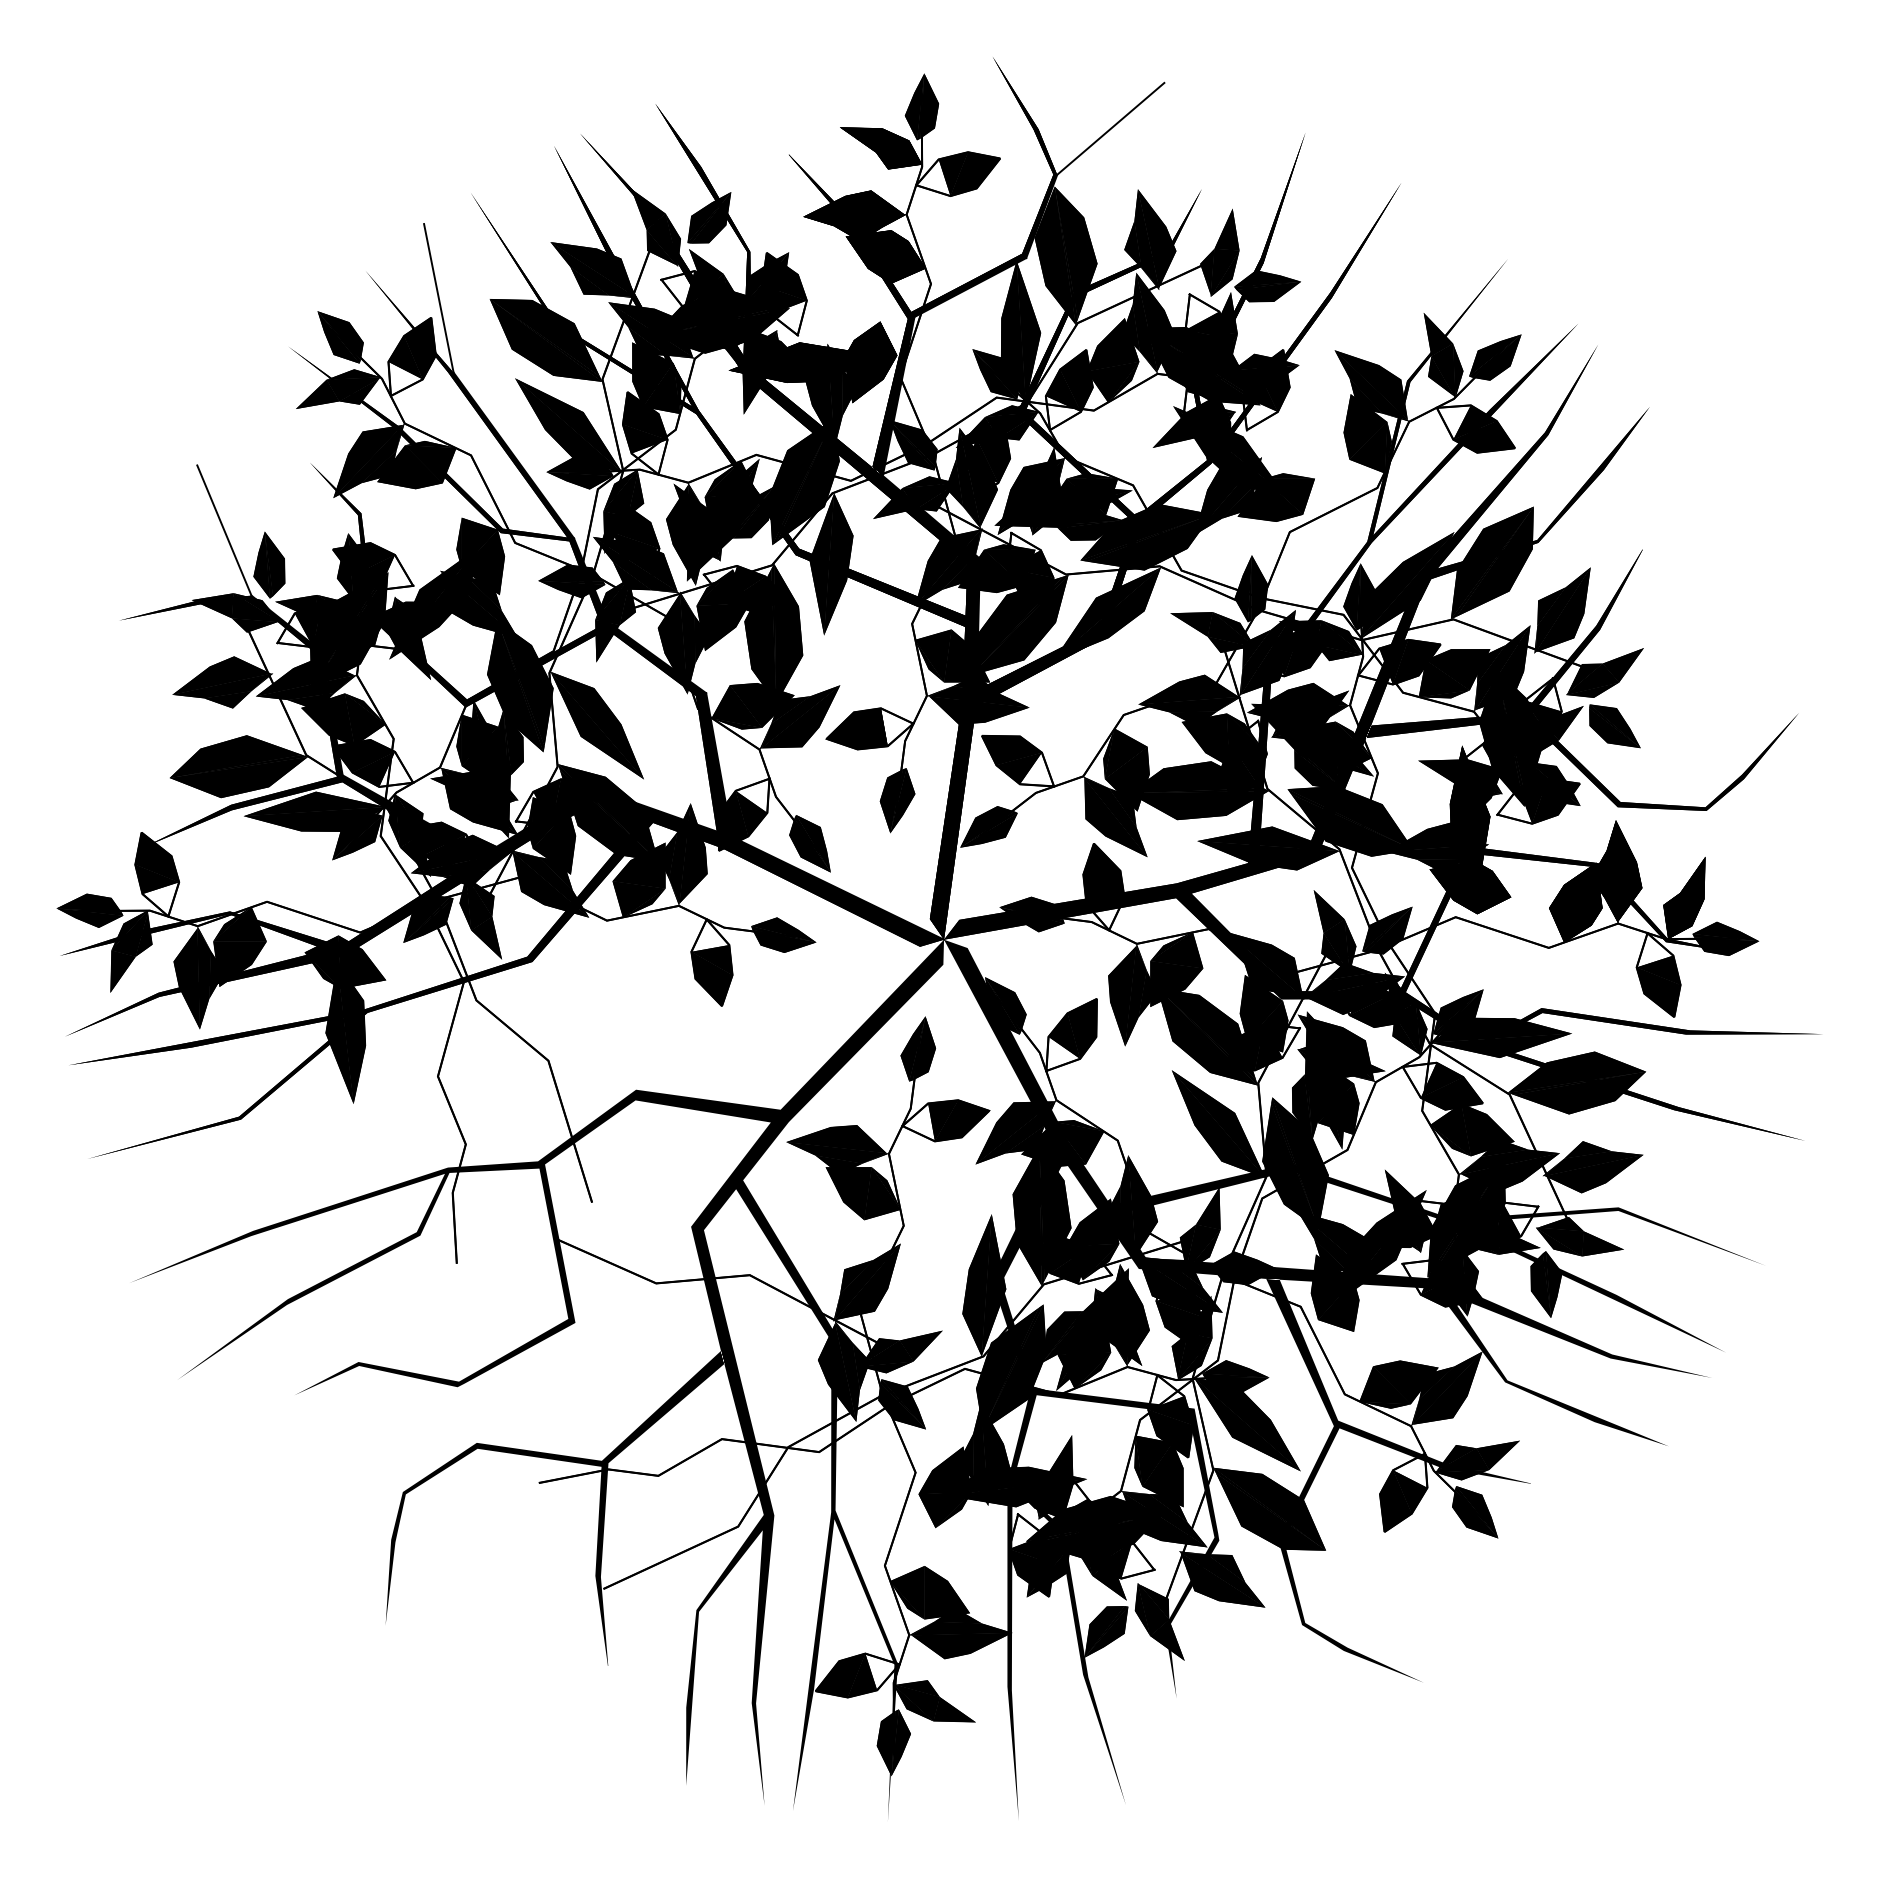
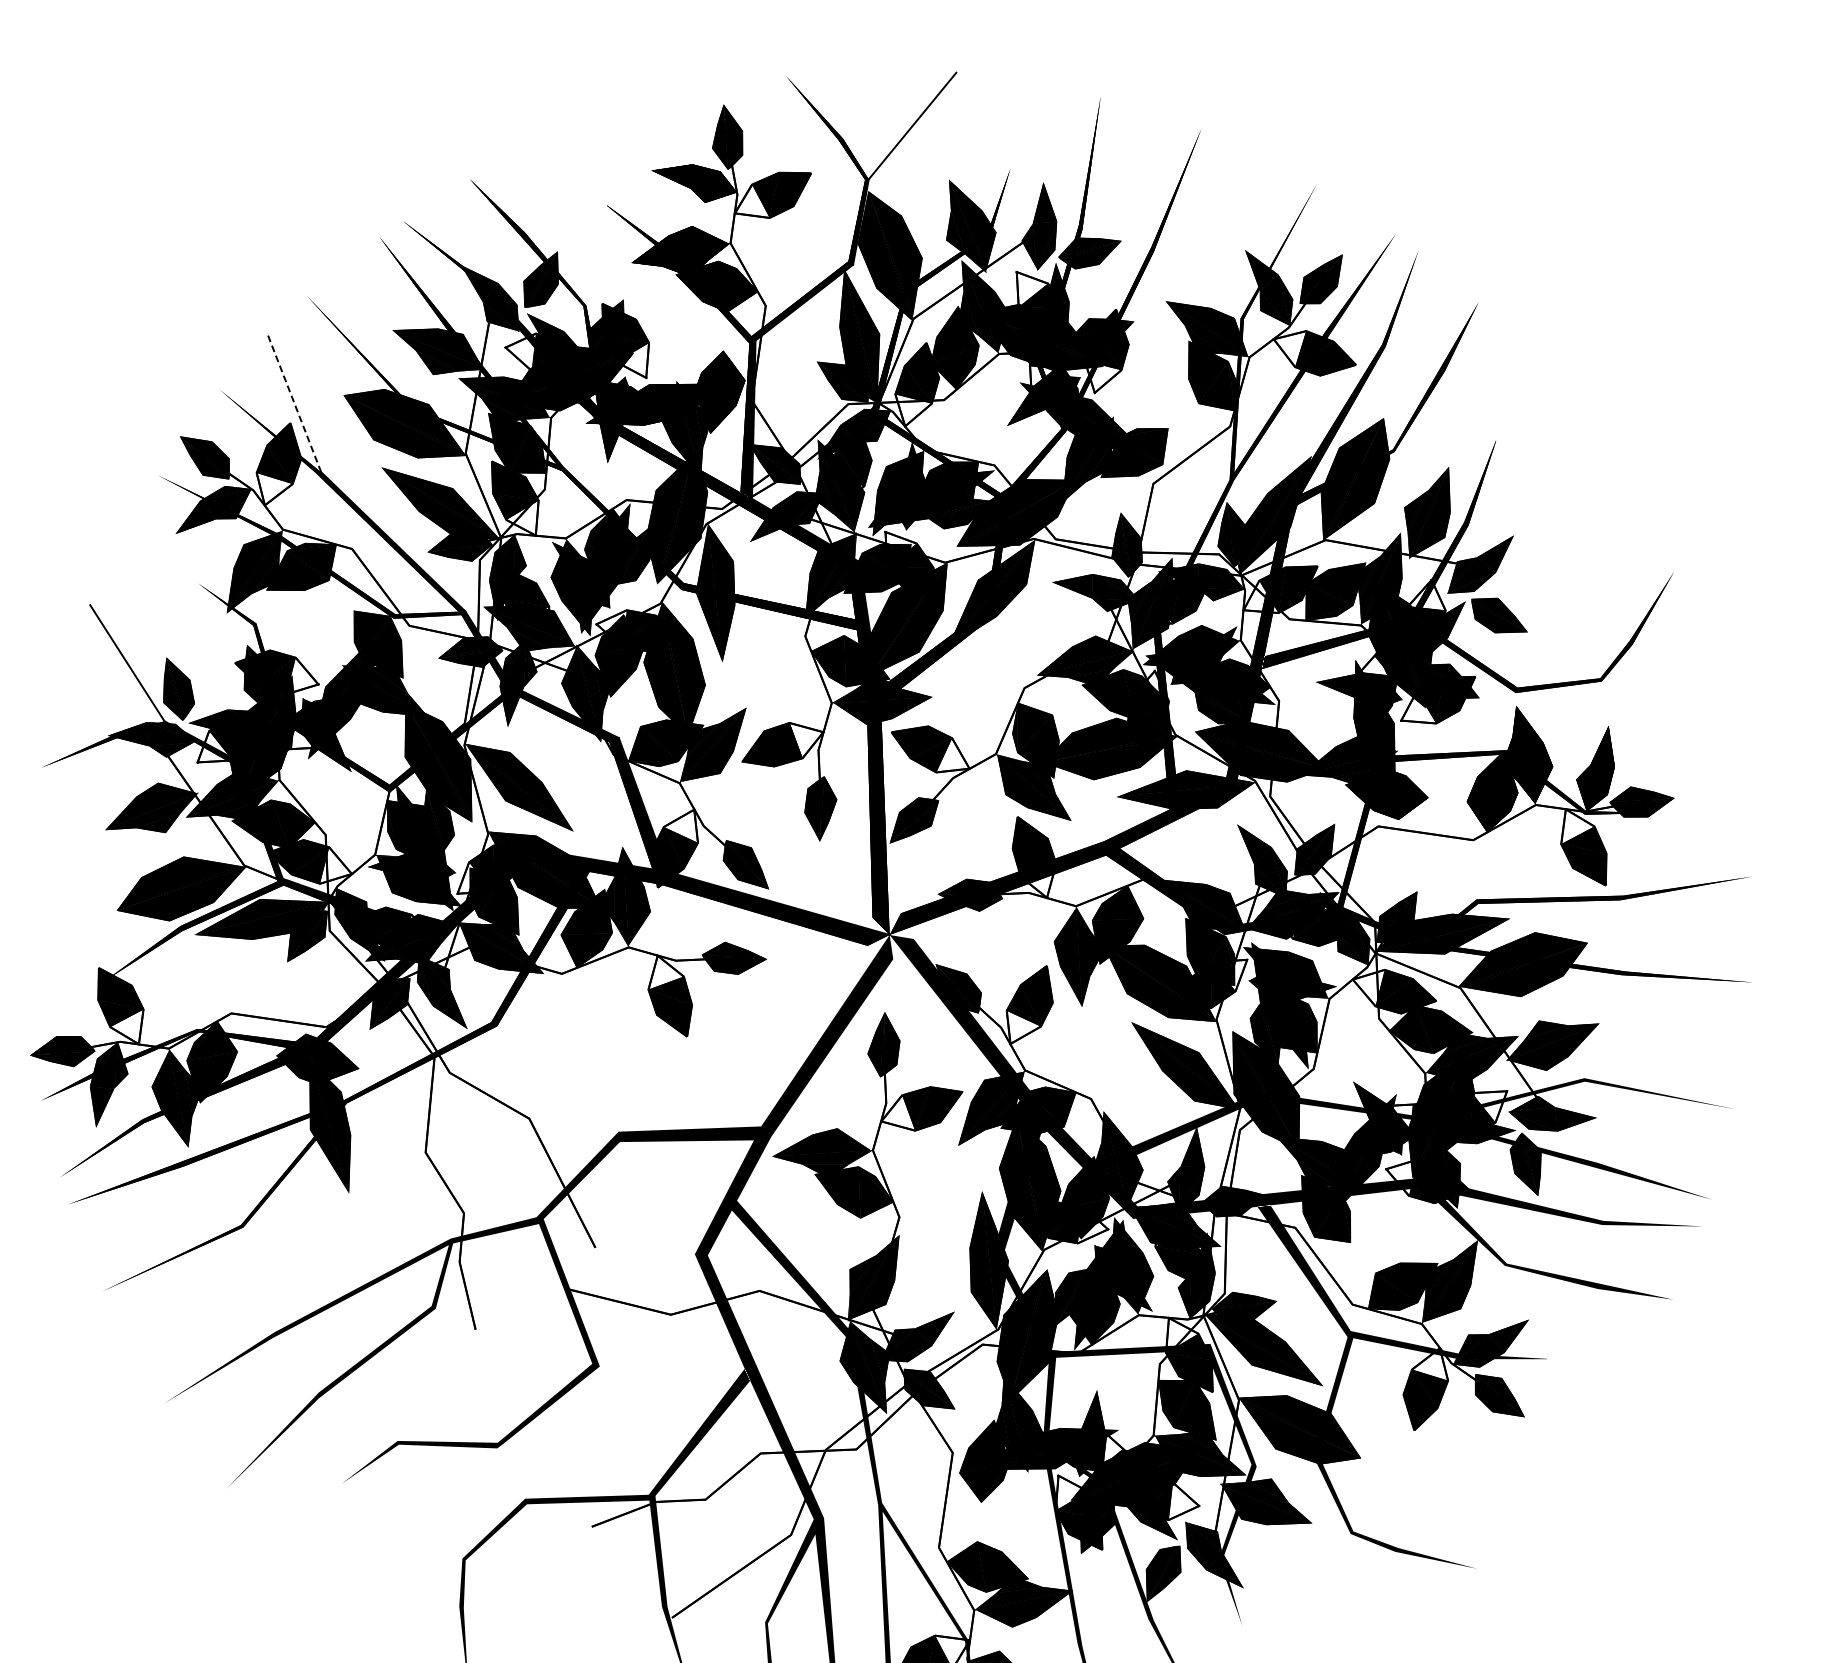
line: (438, 298) -> (294, 403), solid -> dashed

